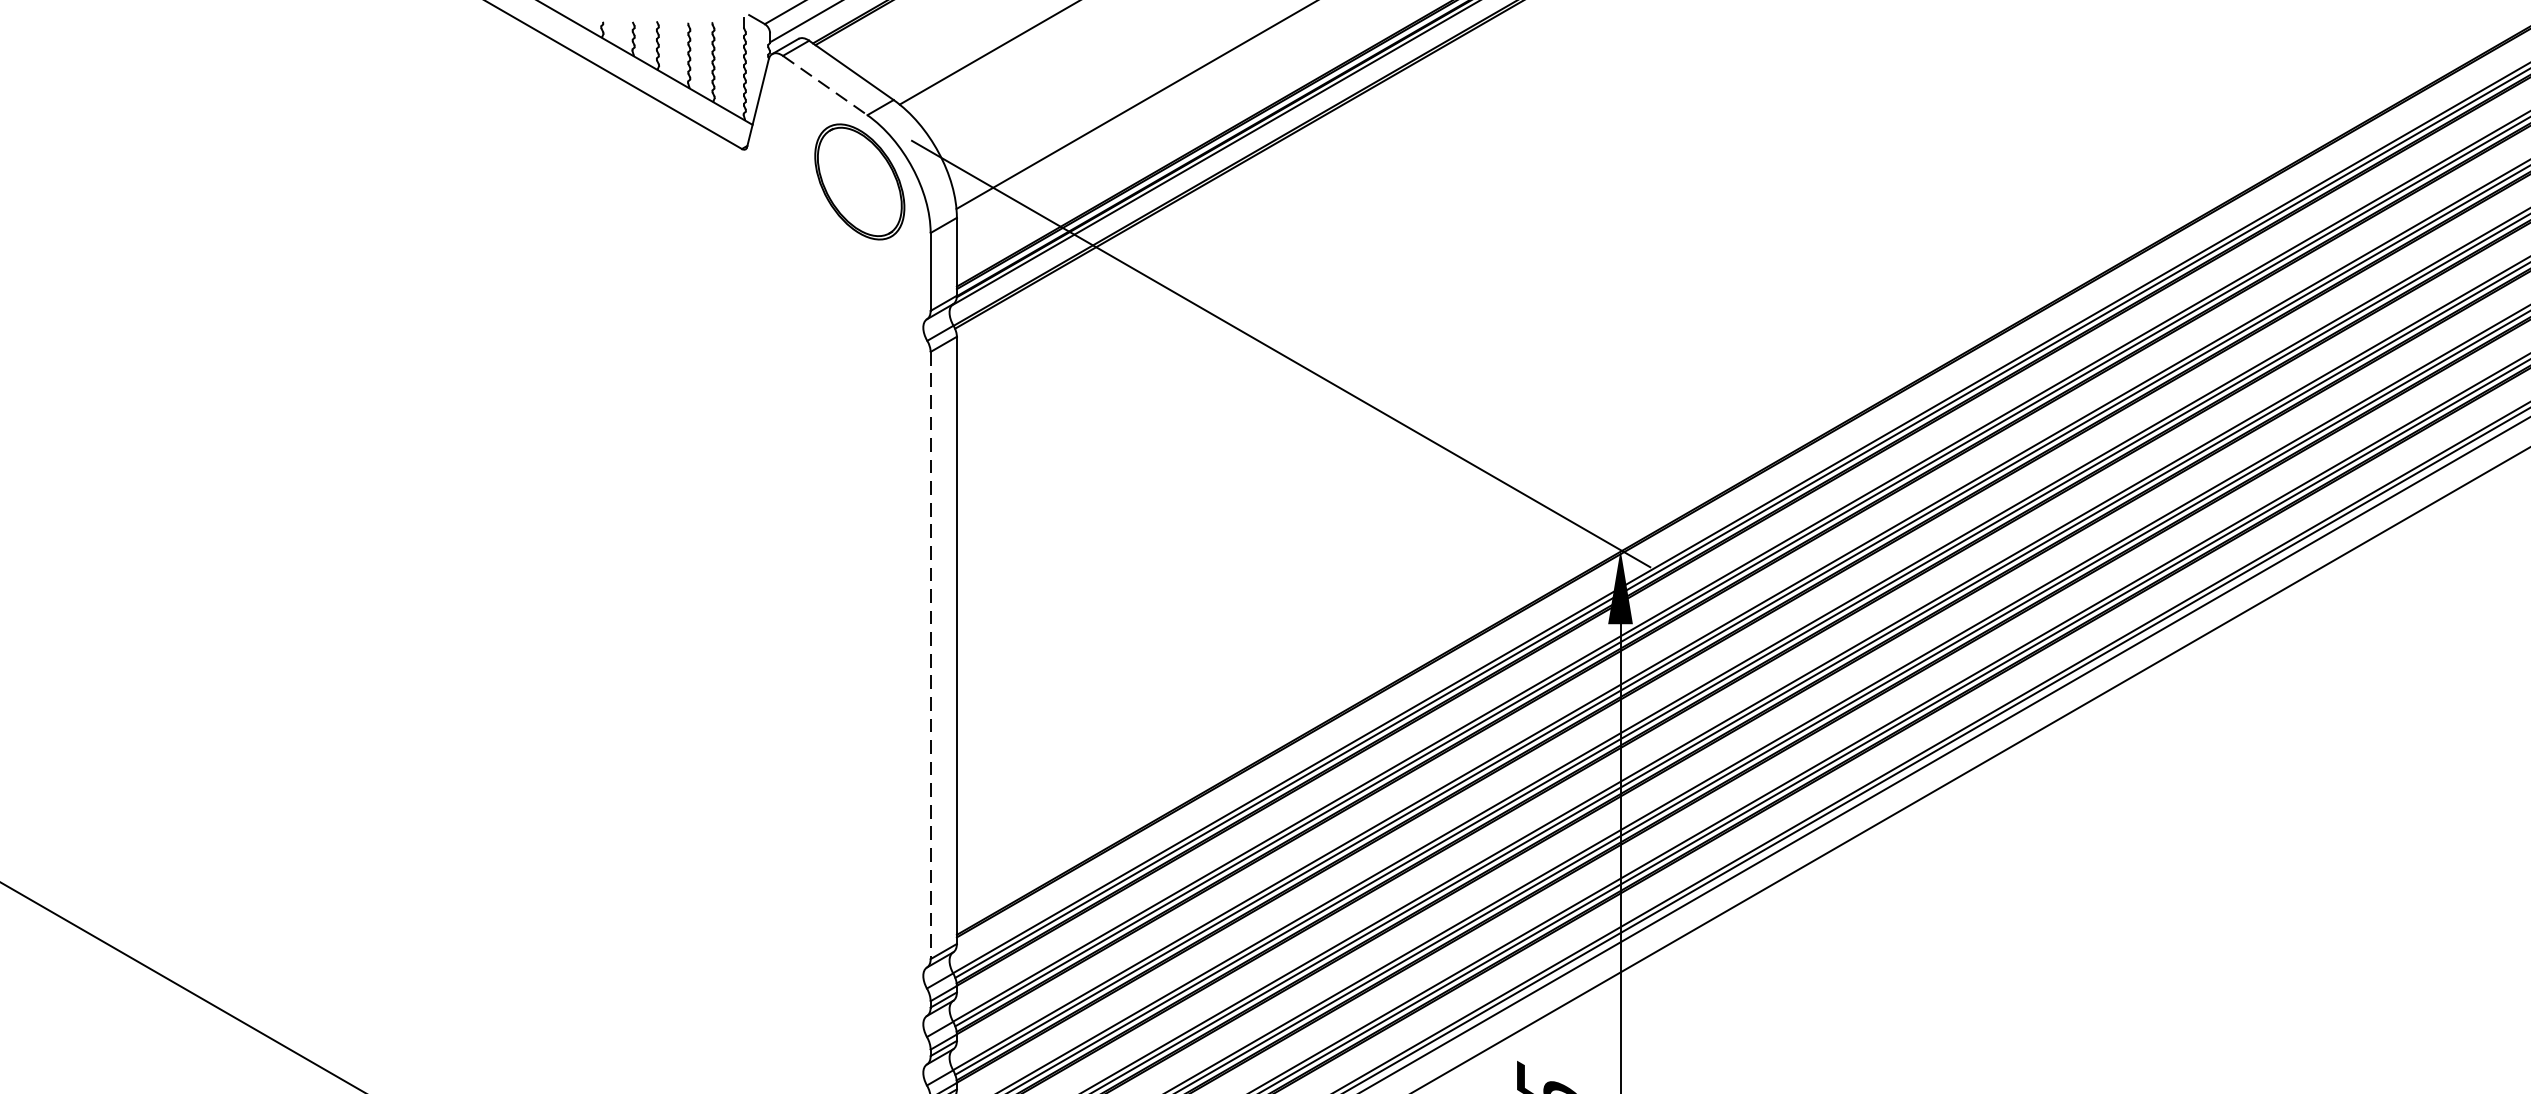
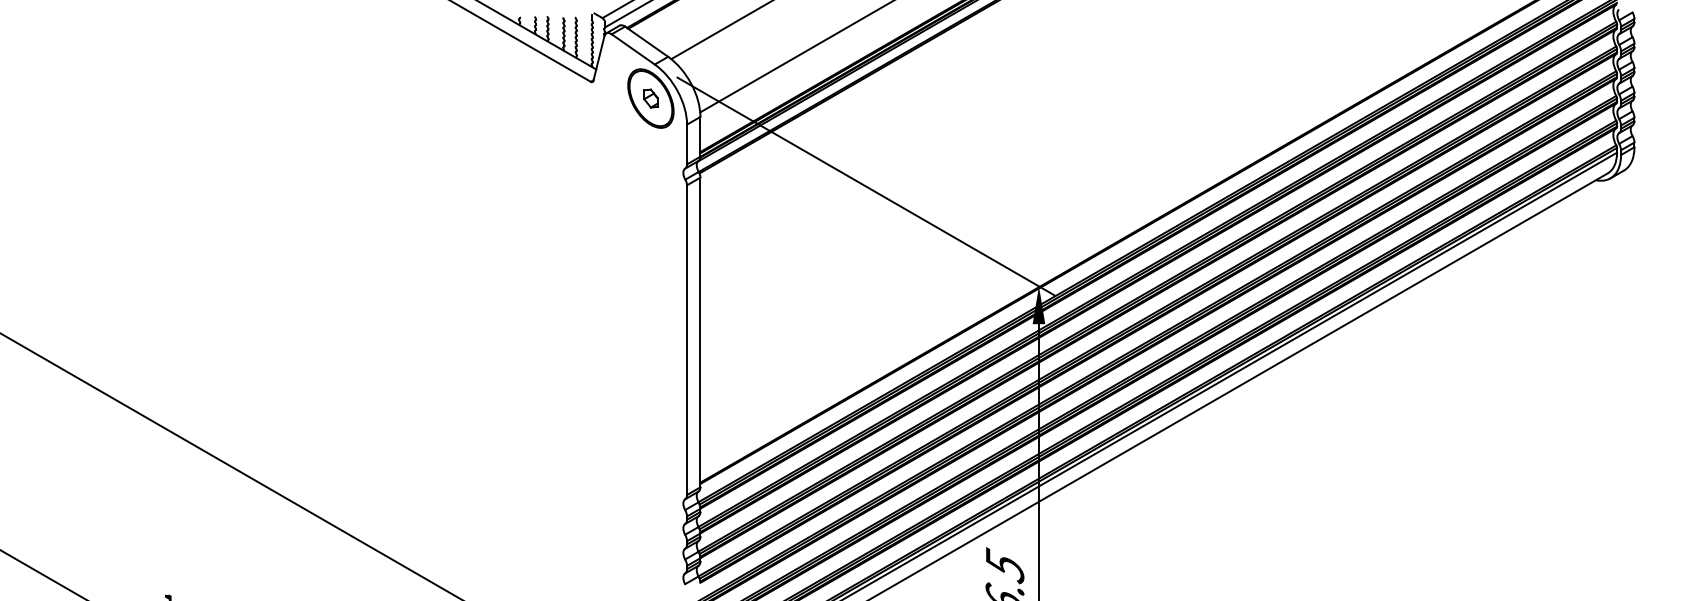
line: (825, 85) -> (633, 49), dashed -> solid
part: (858, 181) -> (650, 98), added
line: (931, 656) -> (687, 340), dashed -> solid

